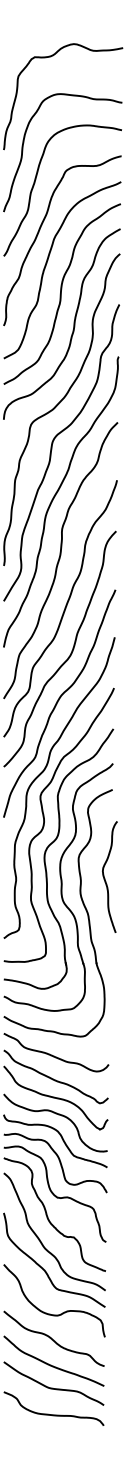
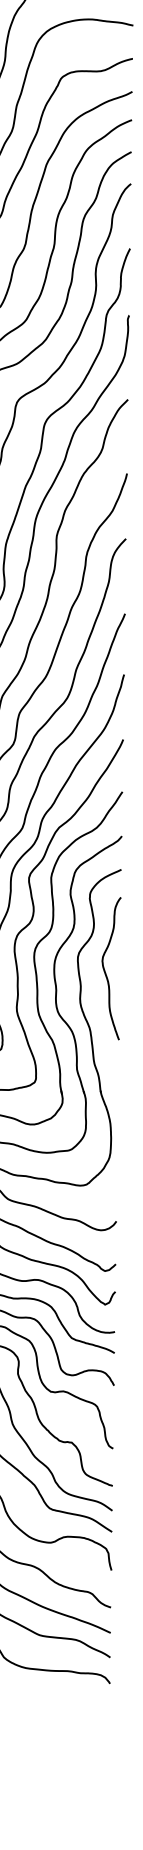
curve: (105, 878) -> (105, 970), moved

